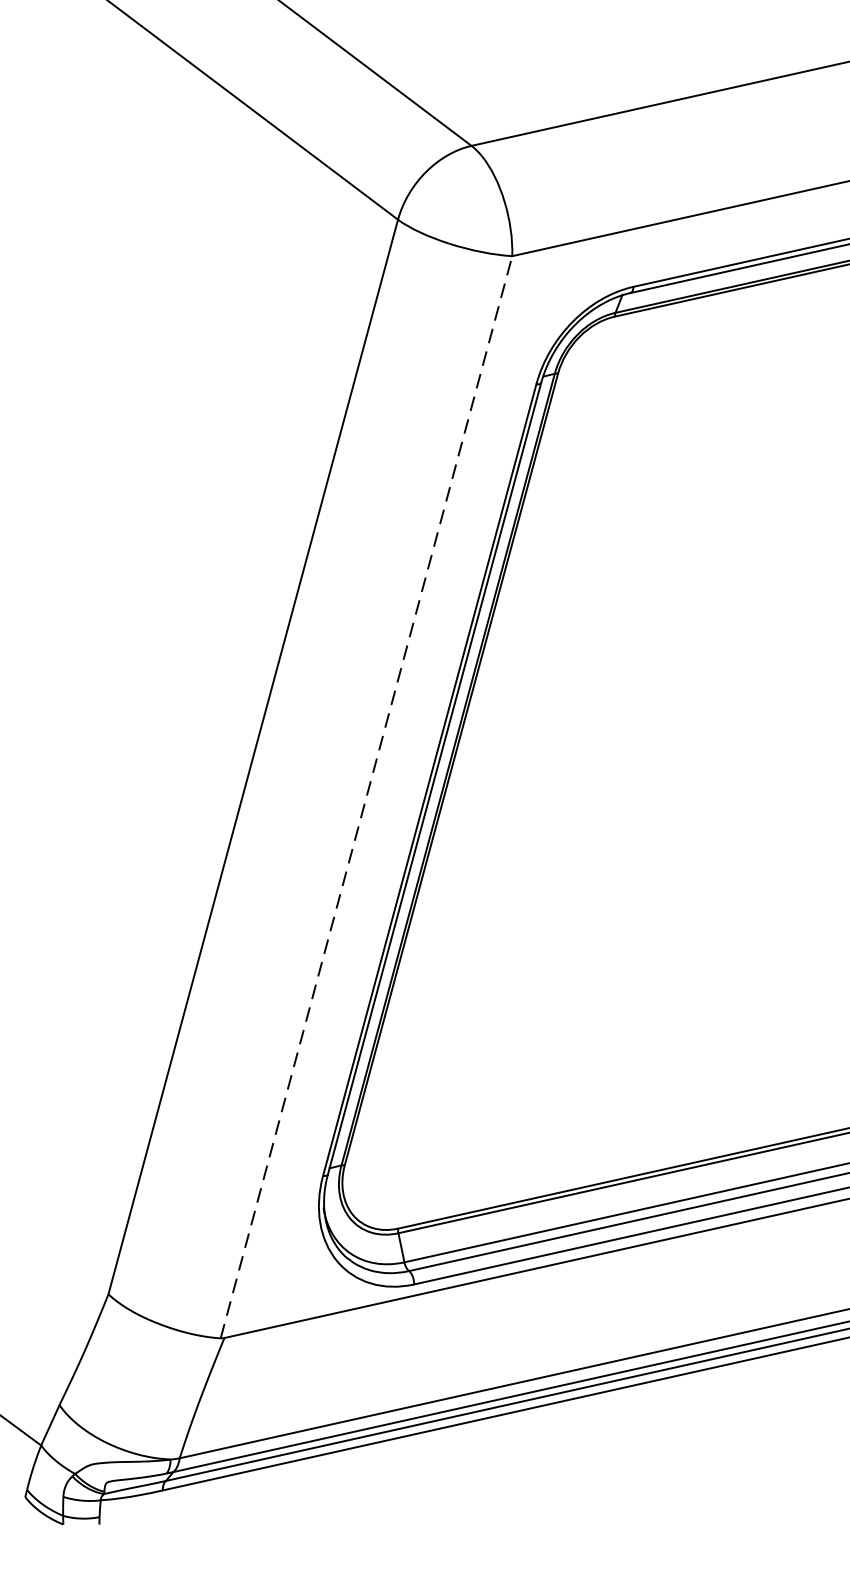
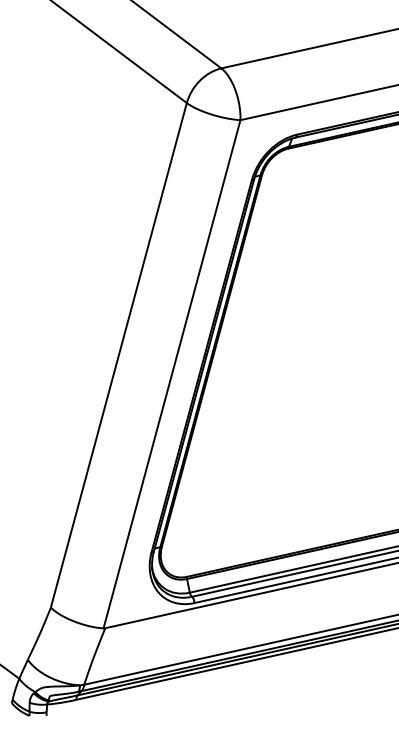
line: (367, 795) -> (172, 373), dashed -> solid

